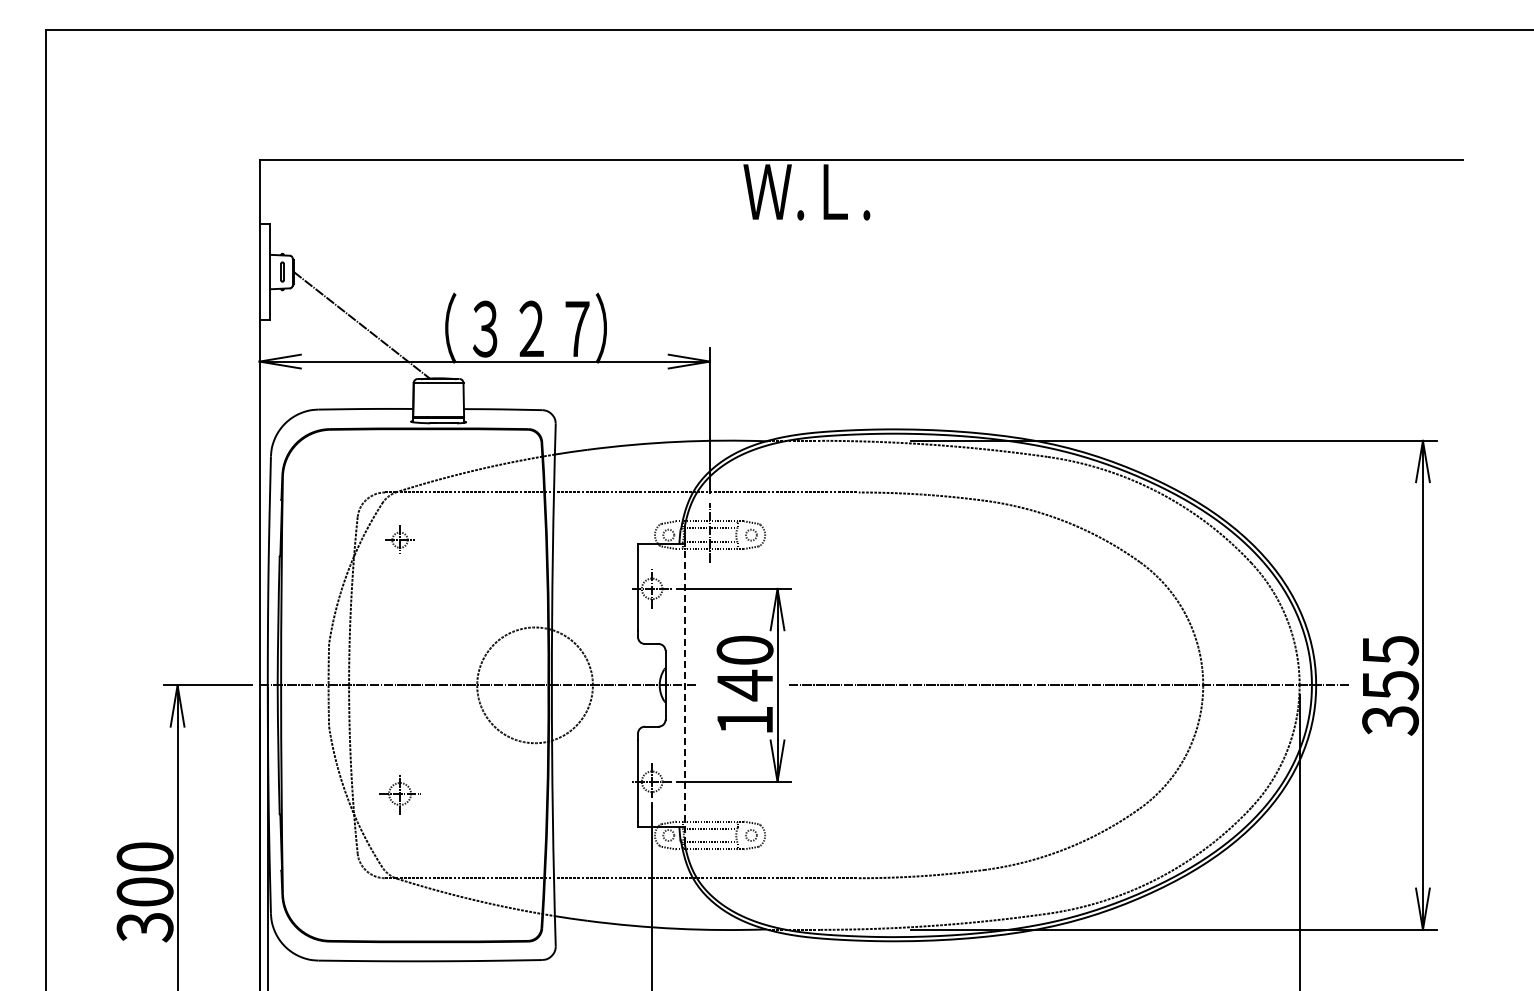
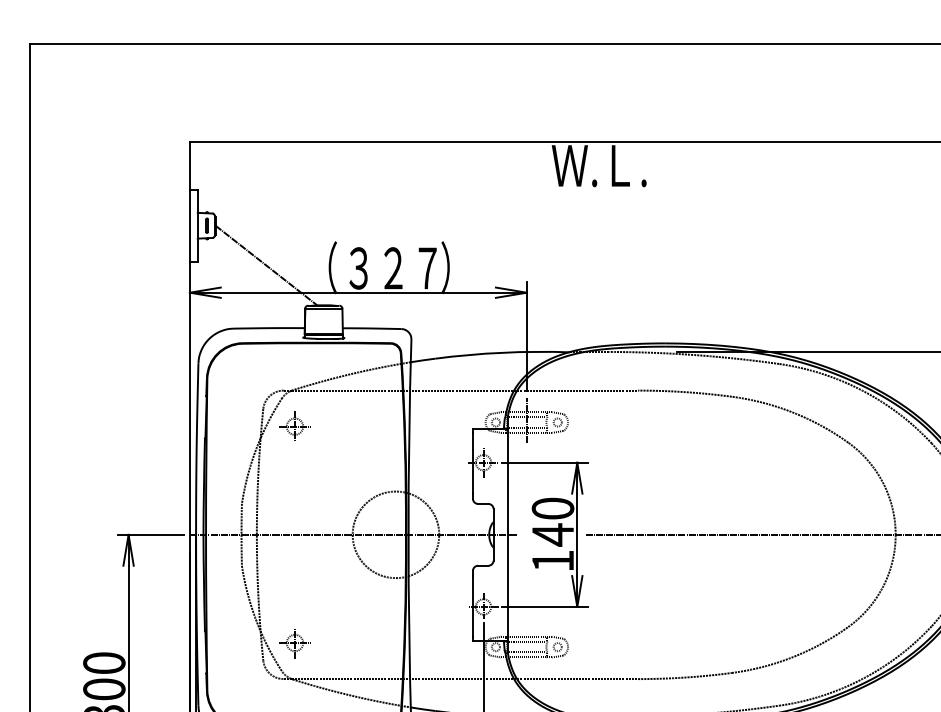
part: (399, 538) -> (294, 425), size x1.43
line: (684, 693) -> (507, 540), dashed -> solid
part: (399, 794) -> (294, 643), moved

